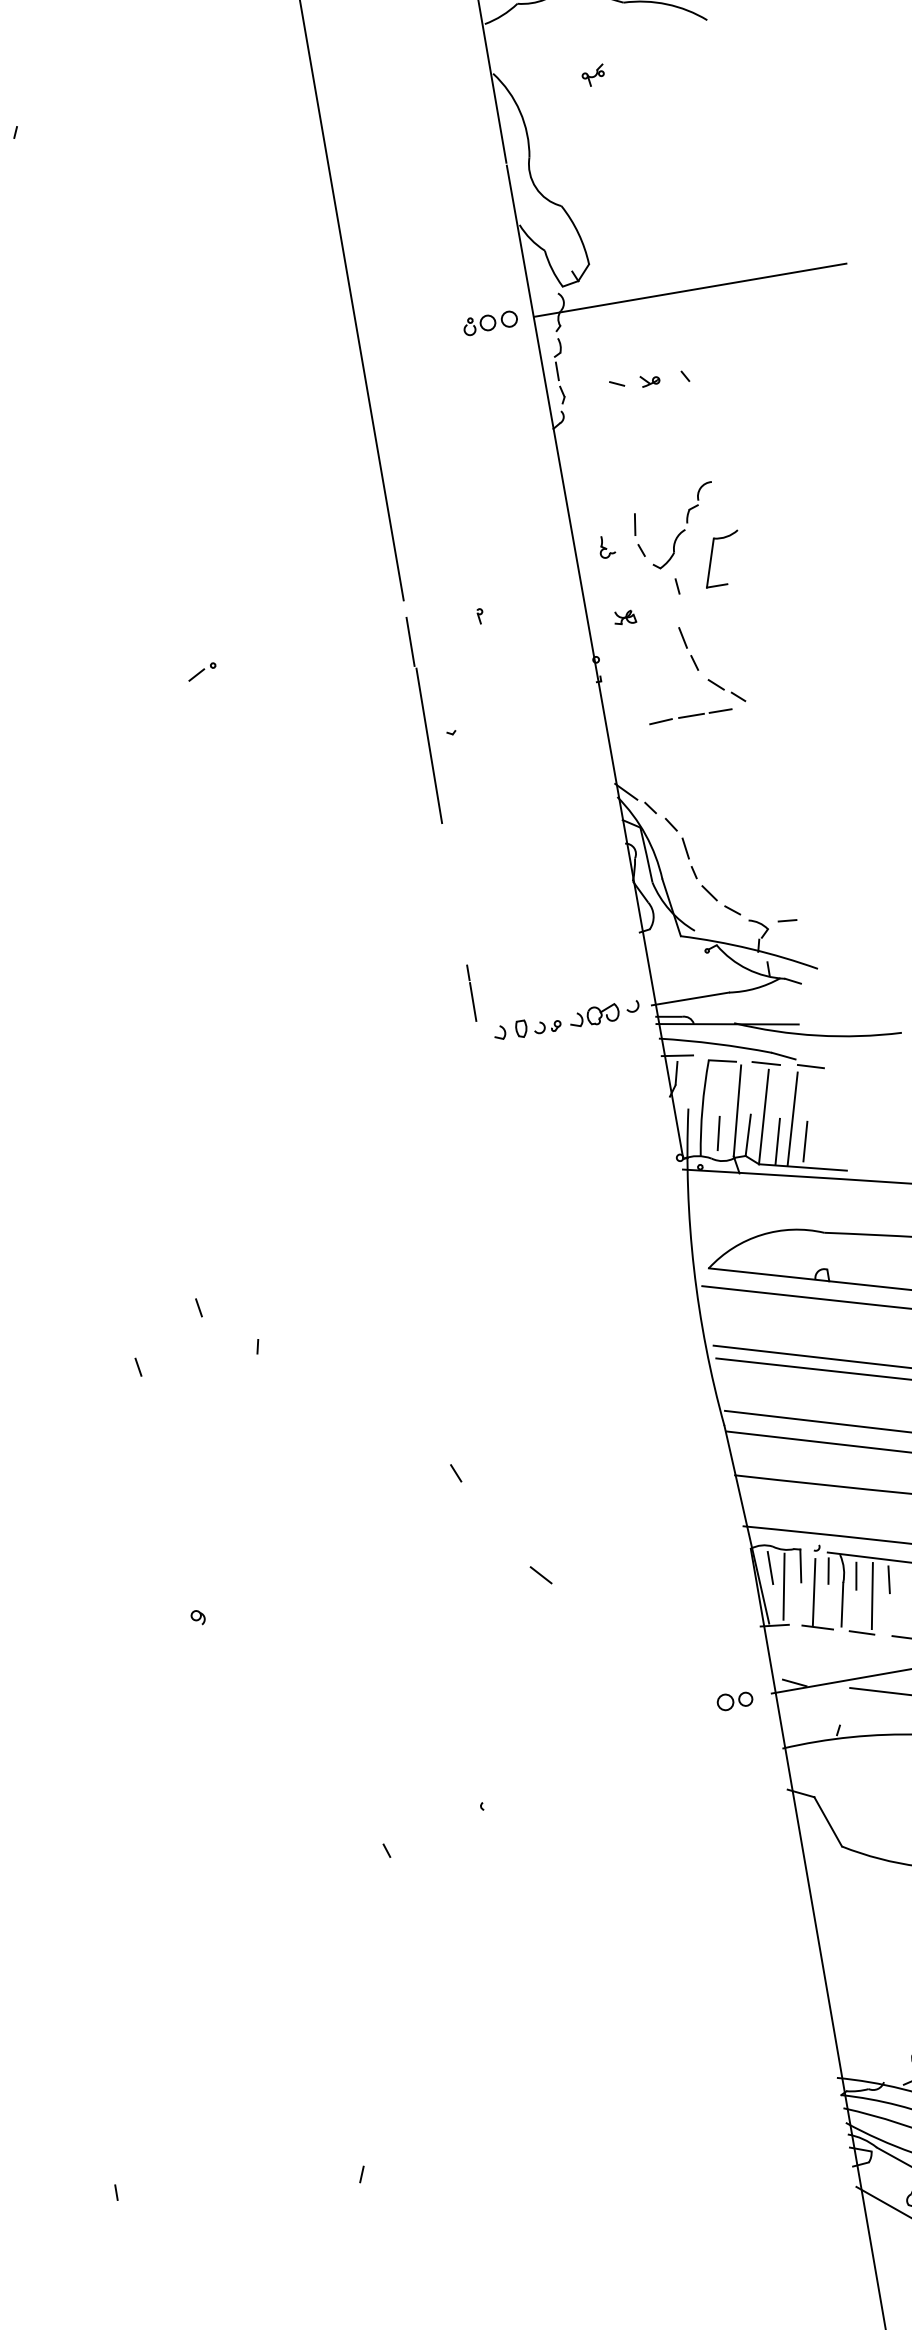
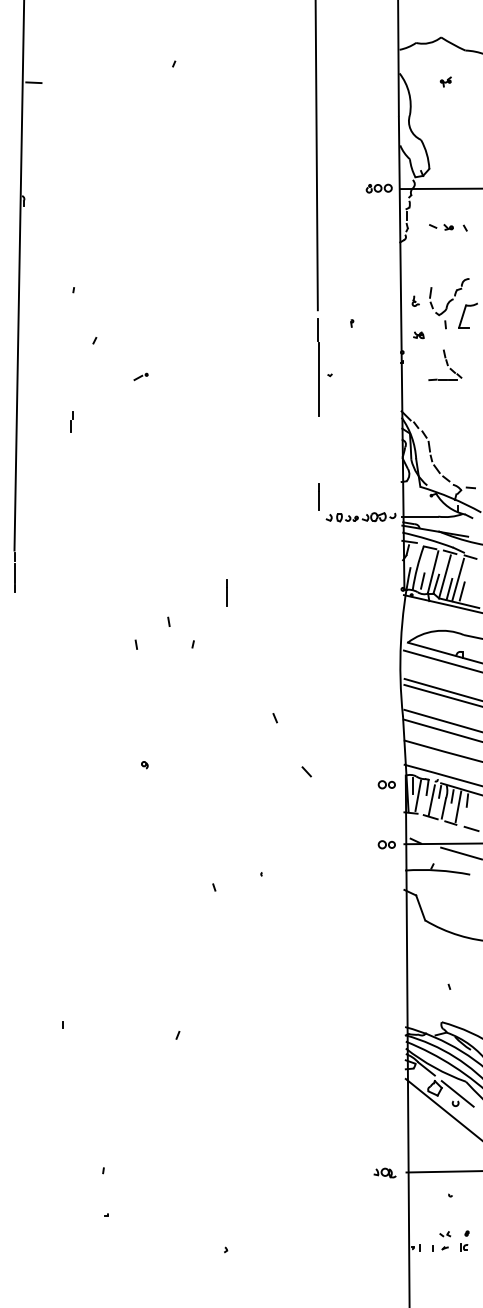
part: (200, 671) -> (140, 376), moved
part: (691, 672) -> (445, 365), size x0.7
line: (309, 1225) -> (226, 592), added
part: (713, 1574) -> (386, 784), added

